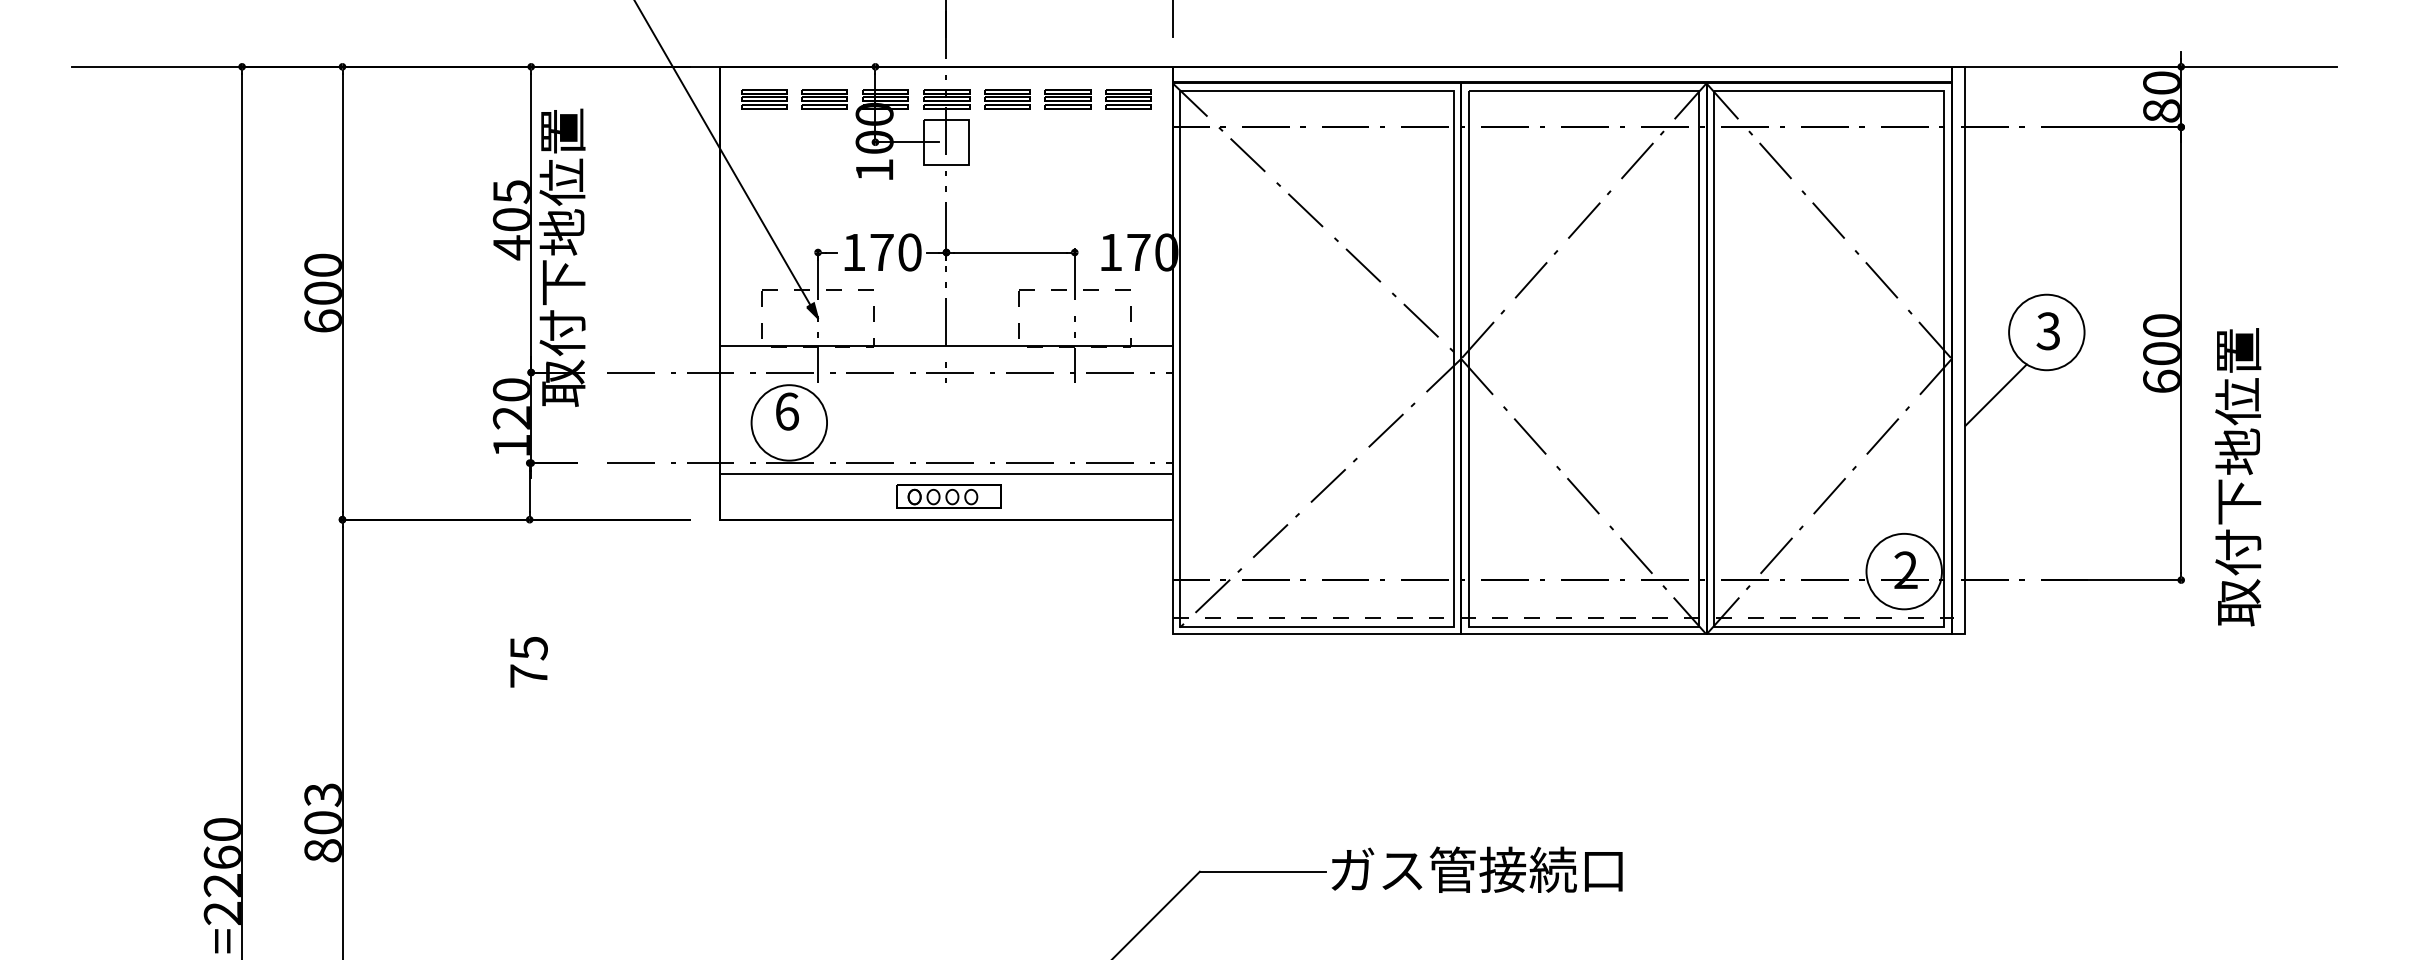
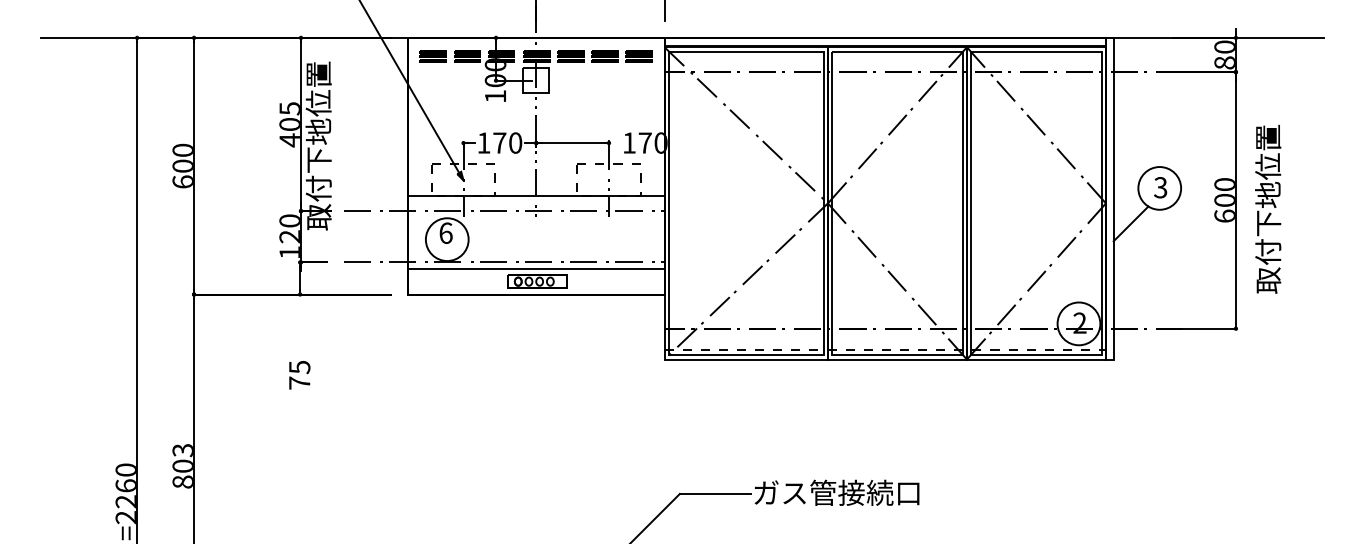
text: (2238, 477) -> (1268, 209), moved

